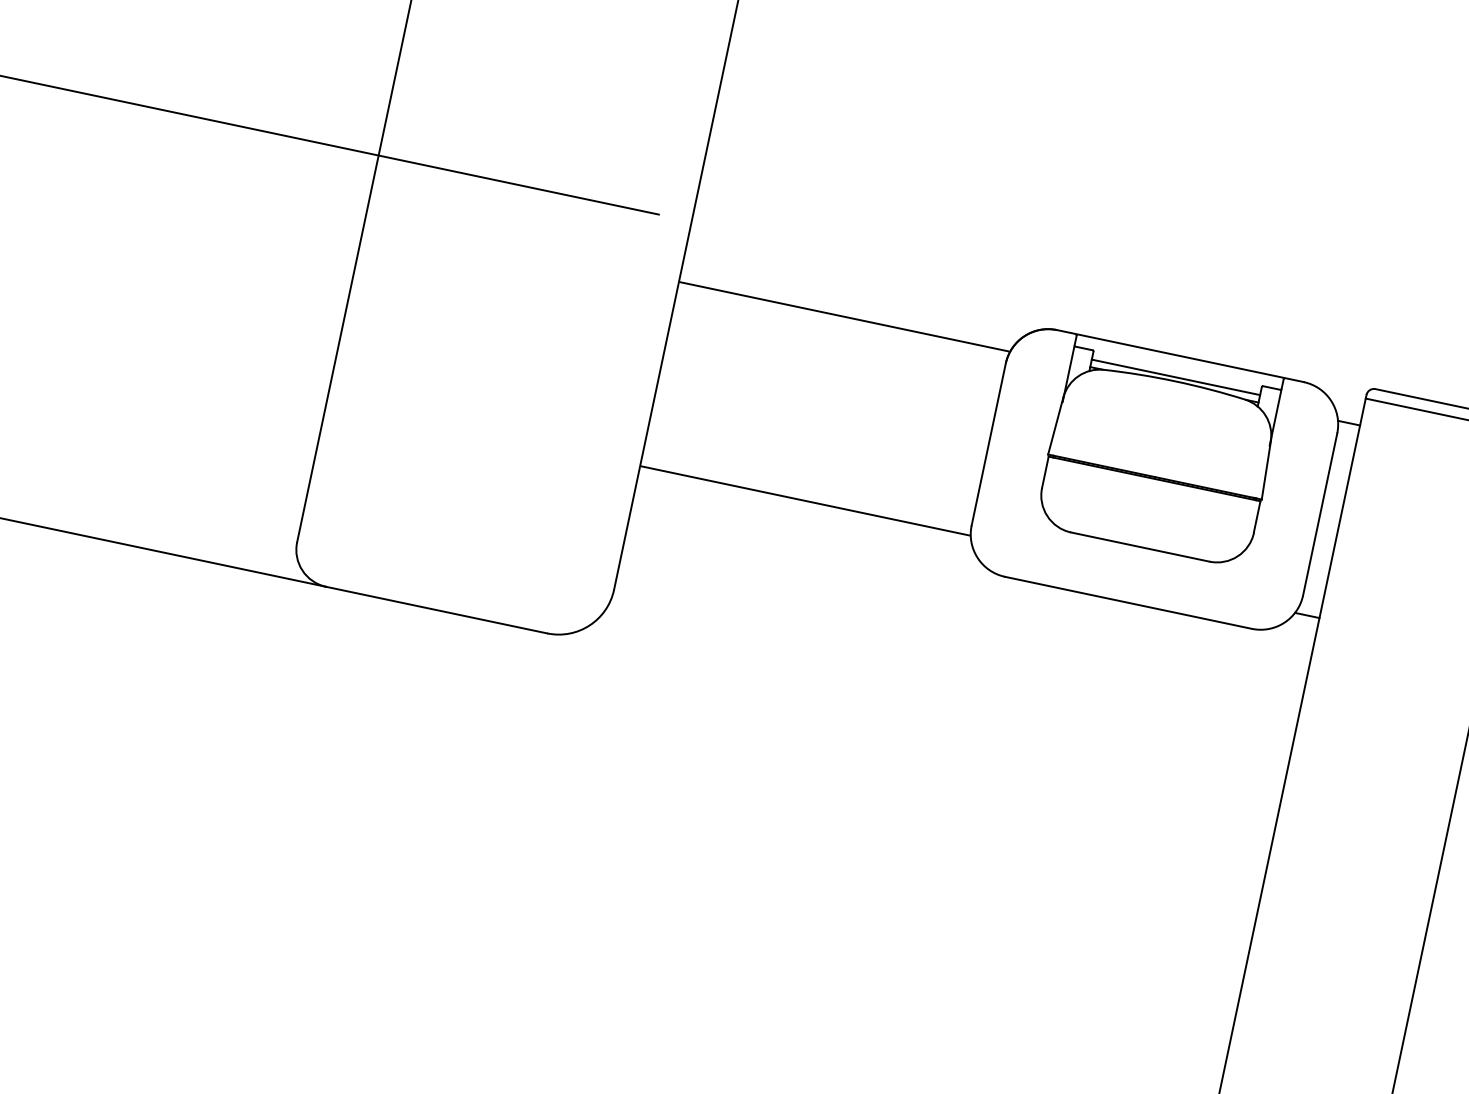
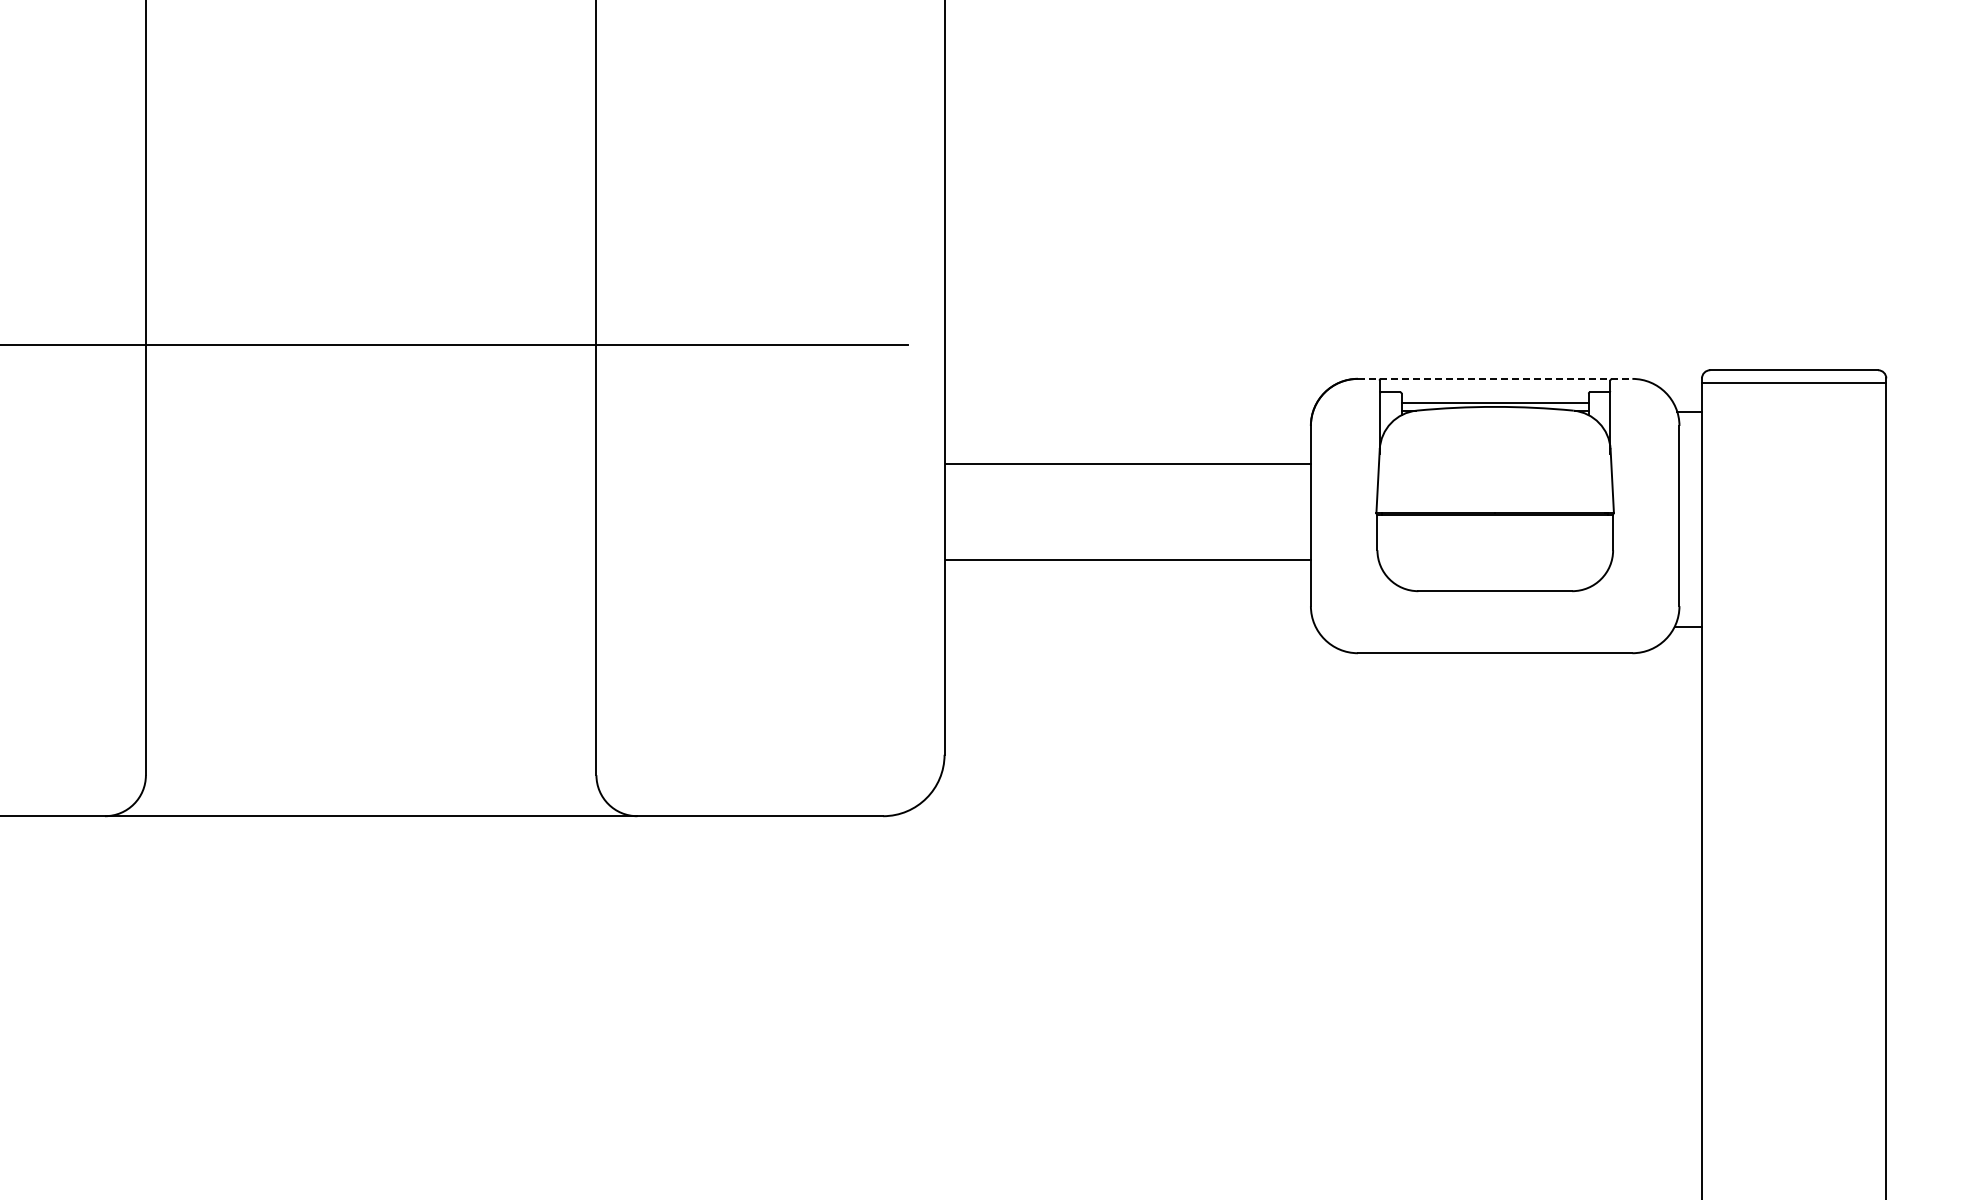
line: (844, 316) -> (1128, 464), moved
line: (1180, 355) -> (1495, 378), solid -> dashed
line: (805, 501) -> (1128, 560), moved

